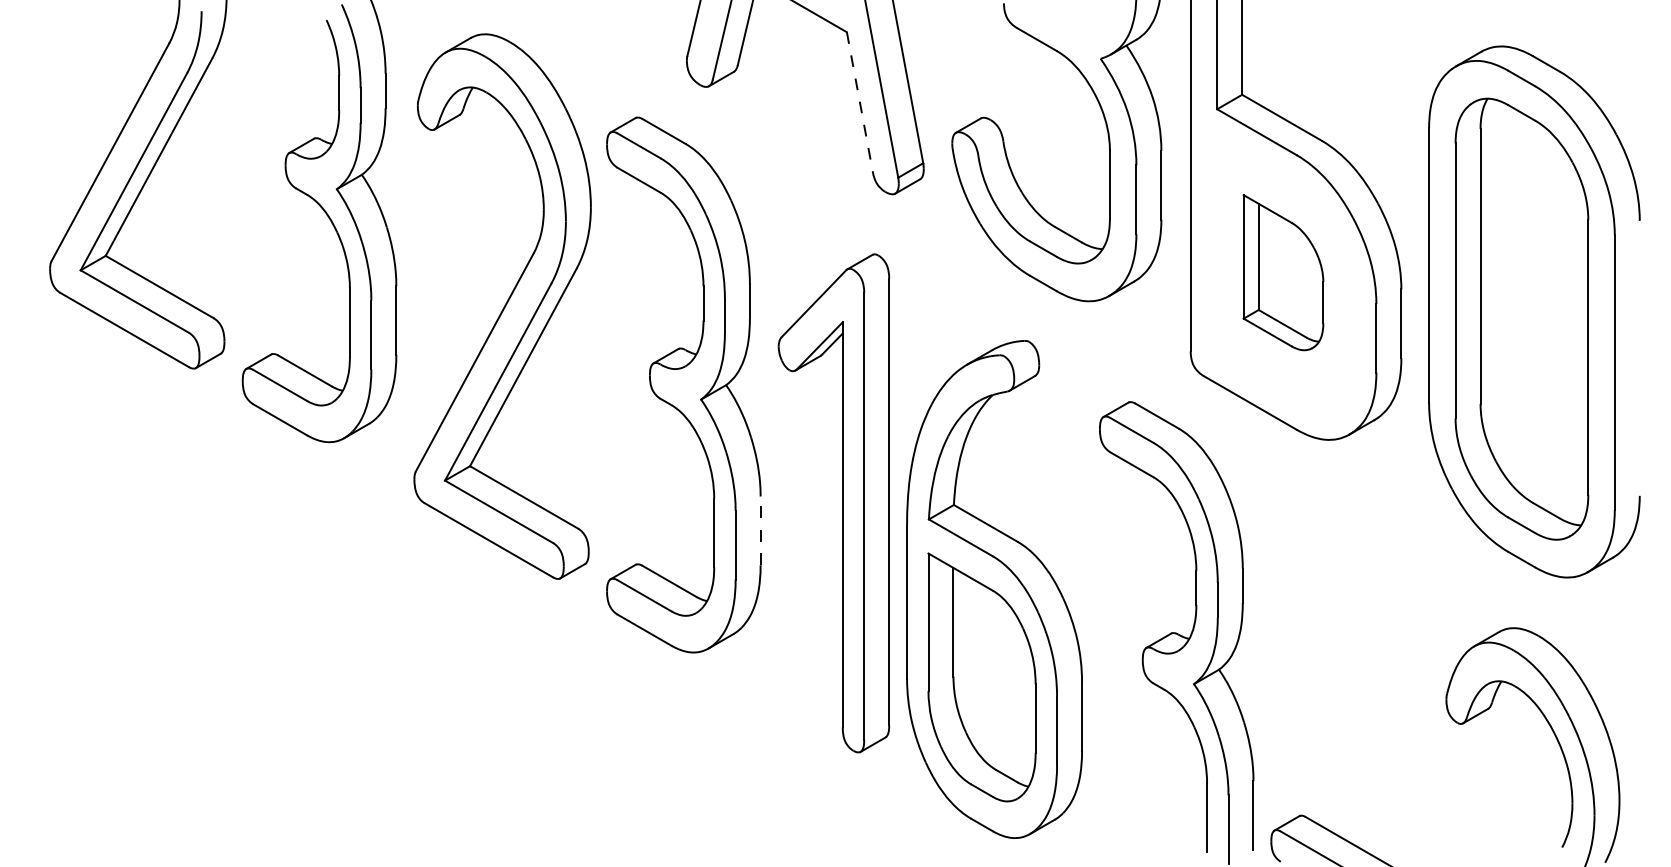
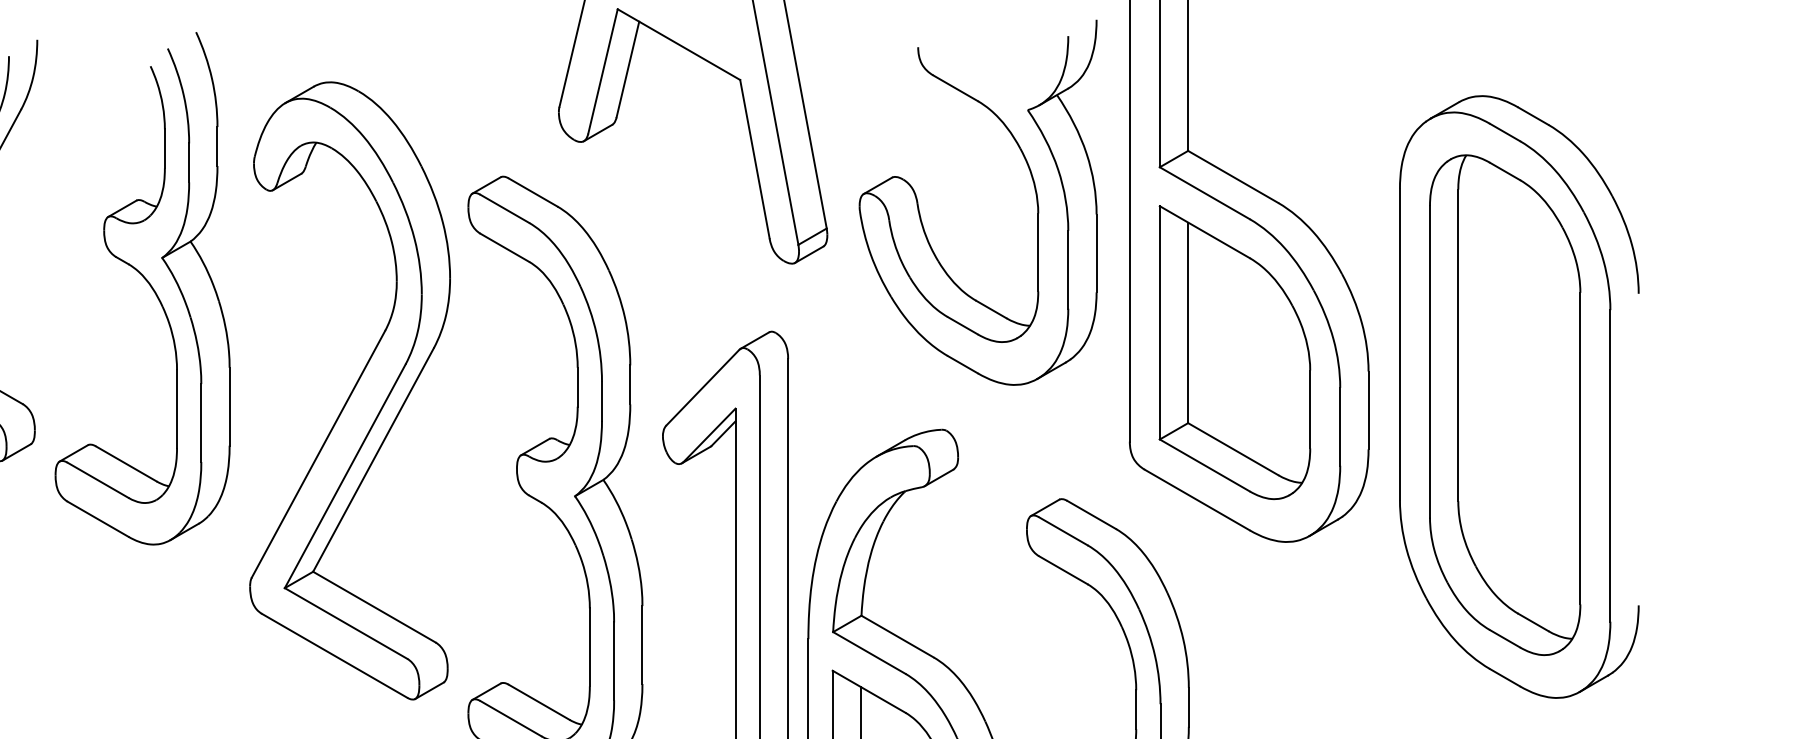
line: (859, 102) -> (754, 159), dashed -> solid
part: (1283, 272) -> (1234, 352), size x1.67
line: (760, 530) -> (642, 644), dashed -> solid

